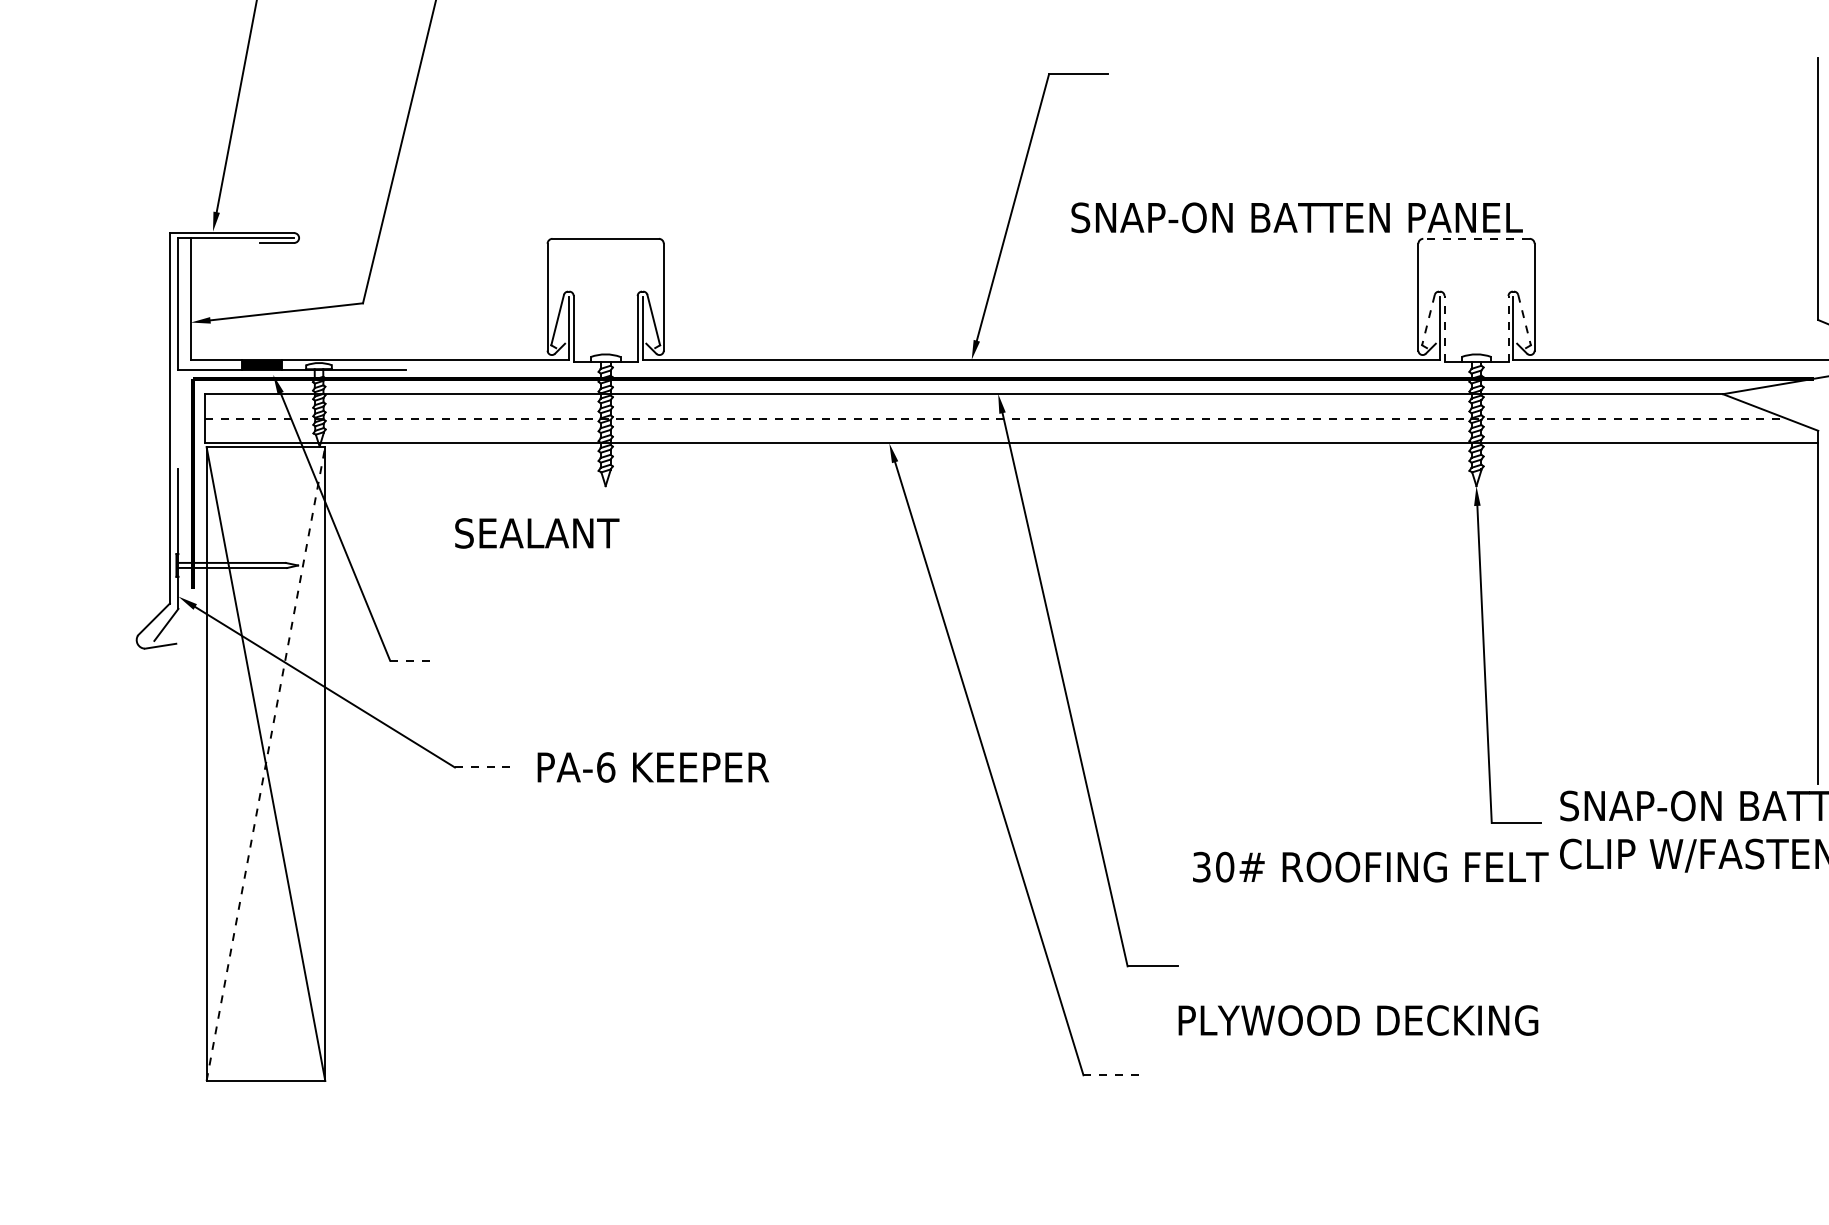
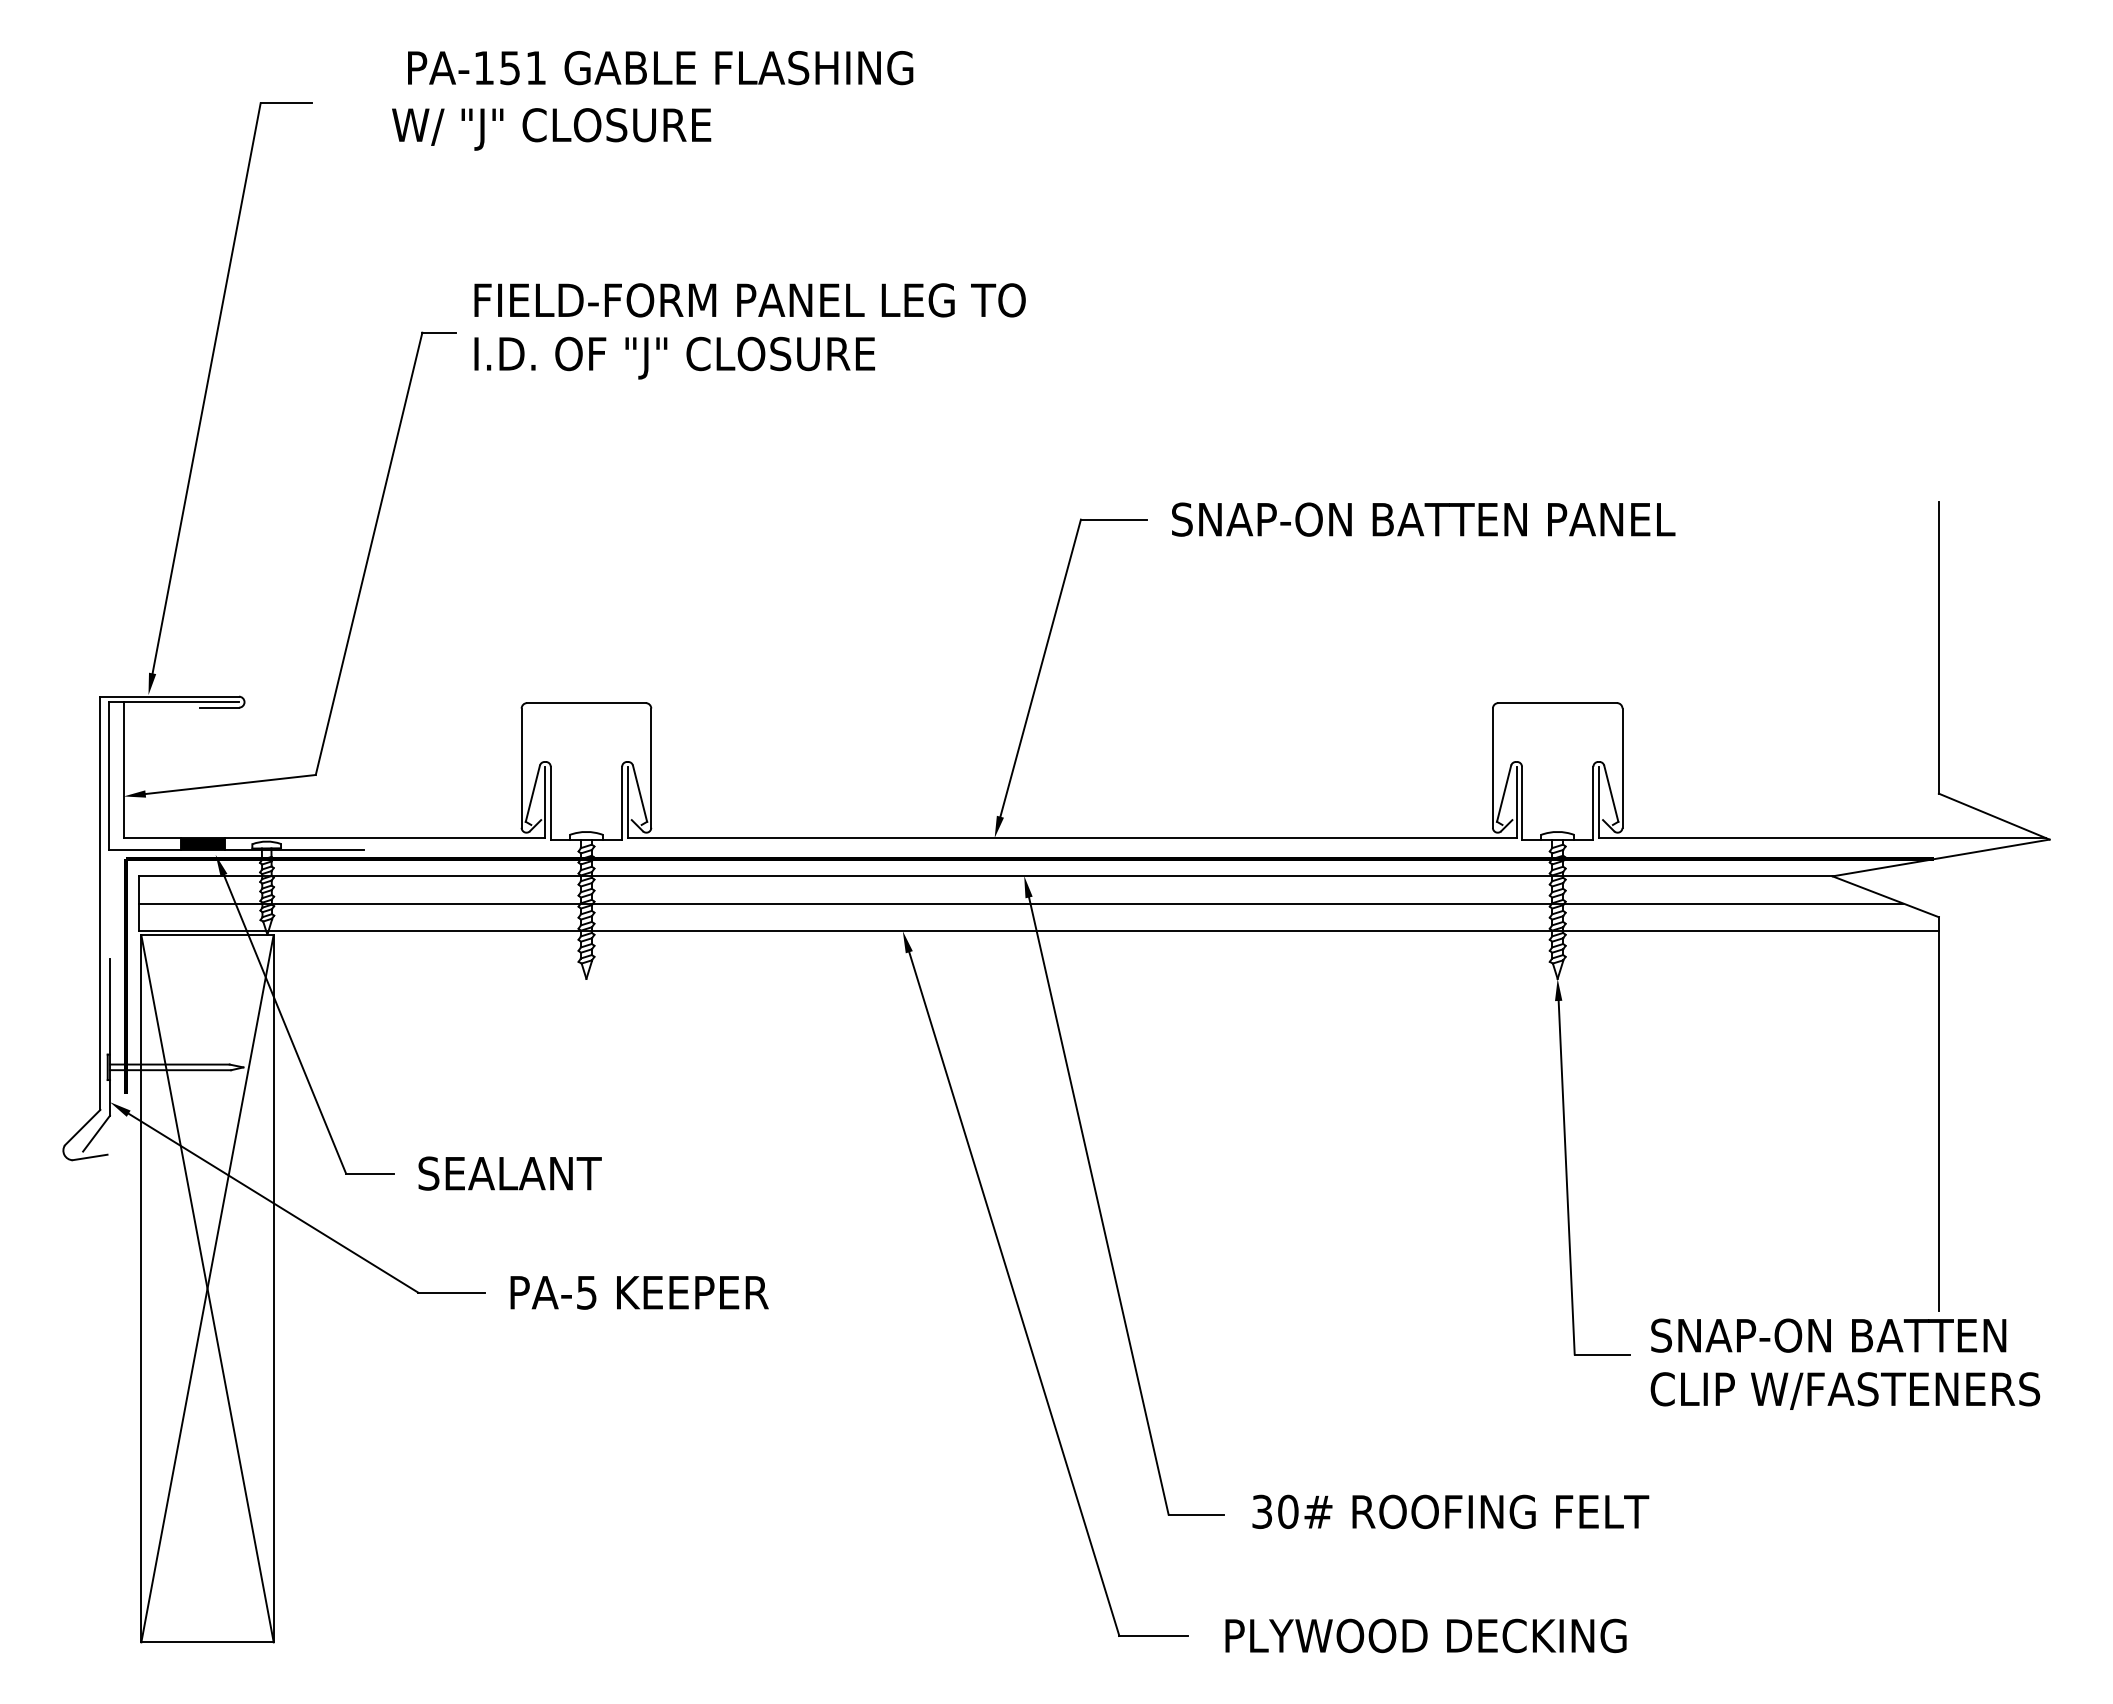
text: (1297, 217) -> (1423, 519), moved
line: (1476, 239) -> (1557, 703), dashed -> solid
line: (1428, 319) -> (1504, 793), dashed -> solid
line: (1524, 319) -> (1611, 793), dashed -> solid
line: (1444, 328) -> (1522, 803), dashed -> solid
line: (1508, 328) -> (1593, 803), dashed -> solid
line: (995, 418) -> (1021, 903), dashed -> solid
text: (536, 533) -> (509, 1173), moved
line: (411, 660) -> (369, 1173), dashed -> solid
line: (265, 763) -> (207, 1288), dashed -> solid
line: (484, 767) -> (451, 1292), dashed -> solid
text: (605, 767) -> (586, 1292), PA-6 -> PA-5
text: (1370, 866) -> (1450, 1511), moved
text: (1357, 1020) -> (1425, 1635), moved
line: (1114, 1074) -> (1154, 1635), dashed -> solid

